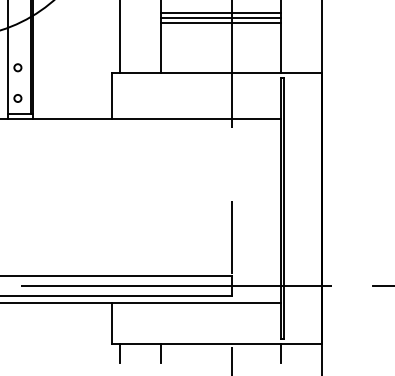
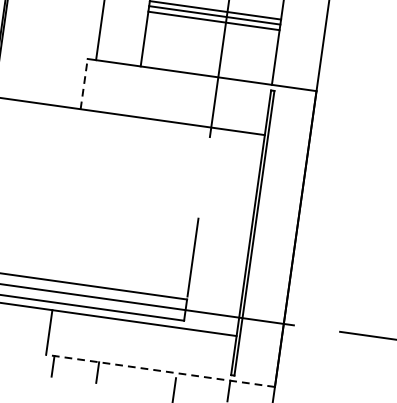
line: (112, 95) -> (84, 83), solid -> dashed
line: (217, 343) -> (160, 370), solid -> dashed

